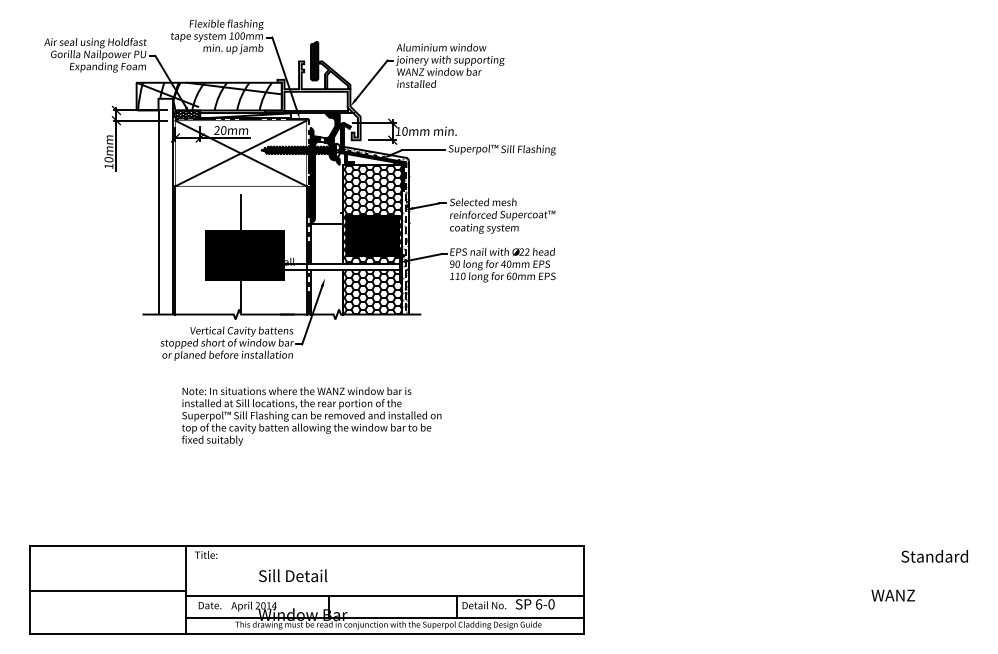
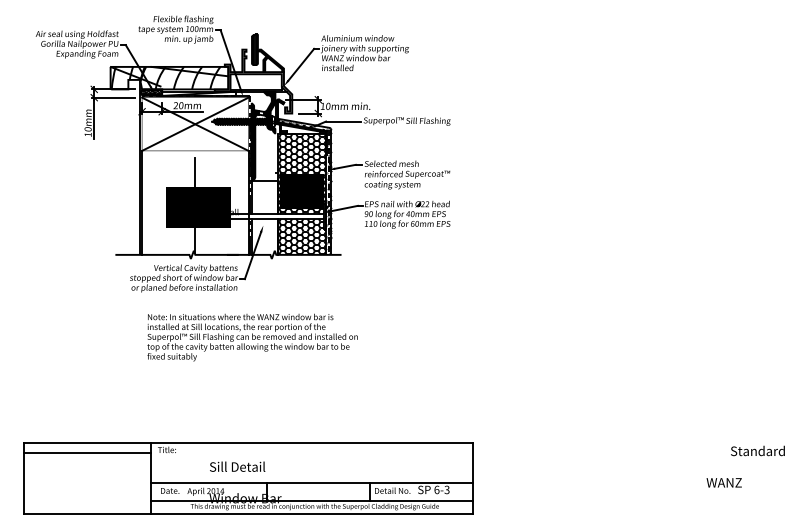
line: (158, 212) -> (128, 172), removed
line: (107, 590) -> (86, 452), moved
text: (551, 604) -> (447, 490), 6-0 -> 6-3

